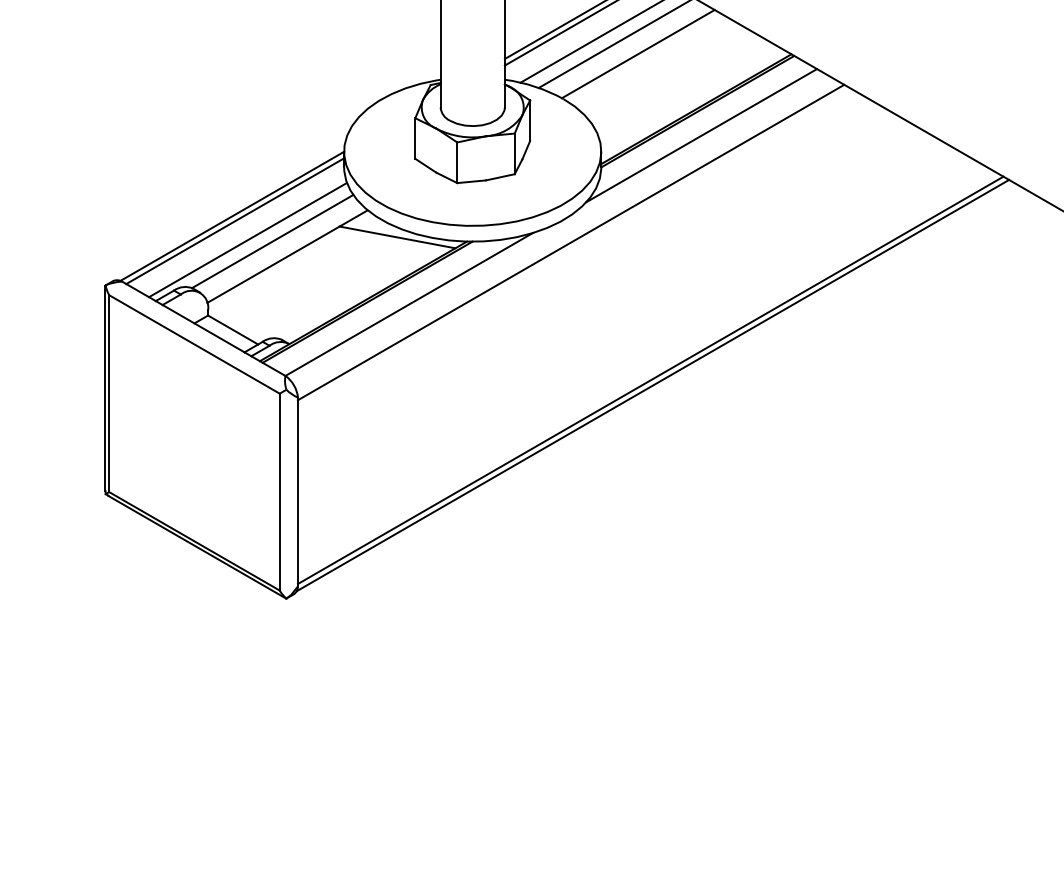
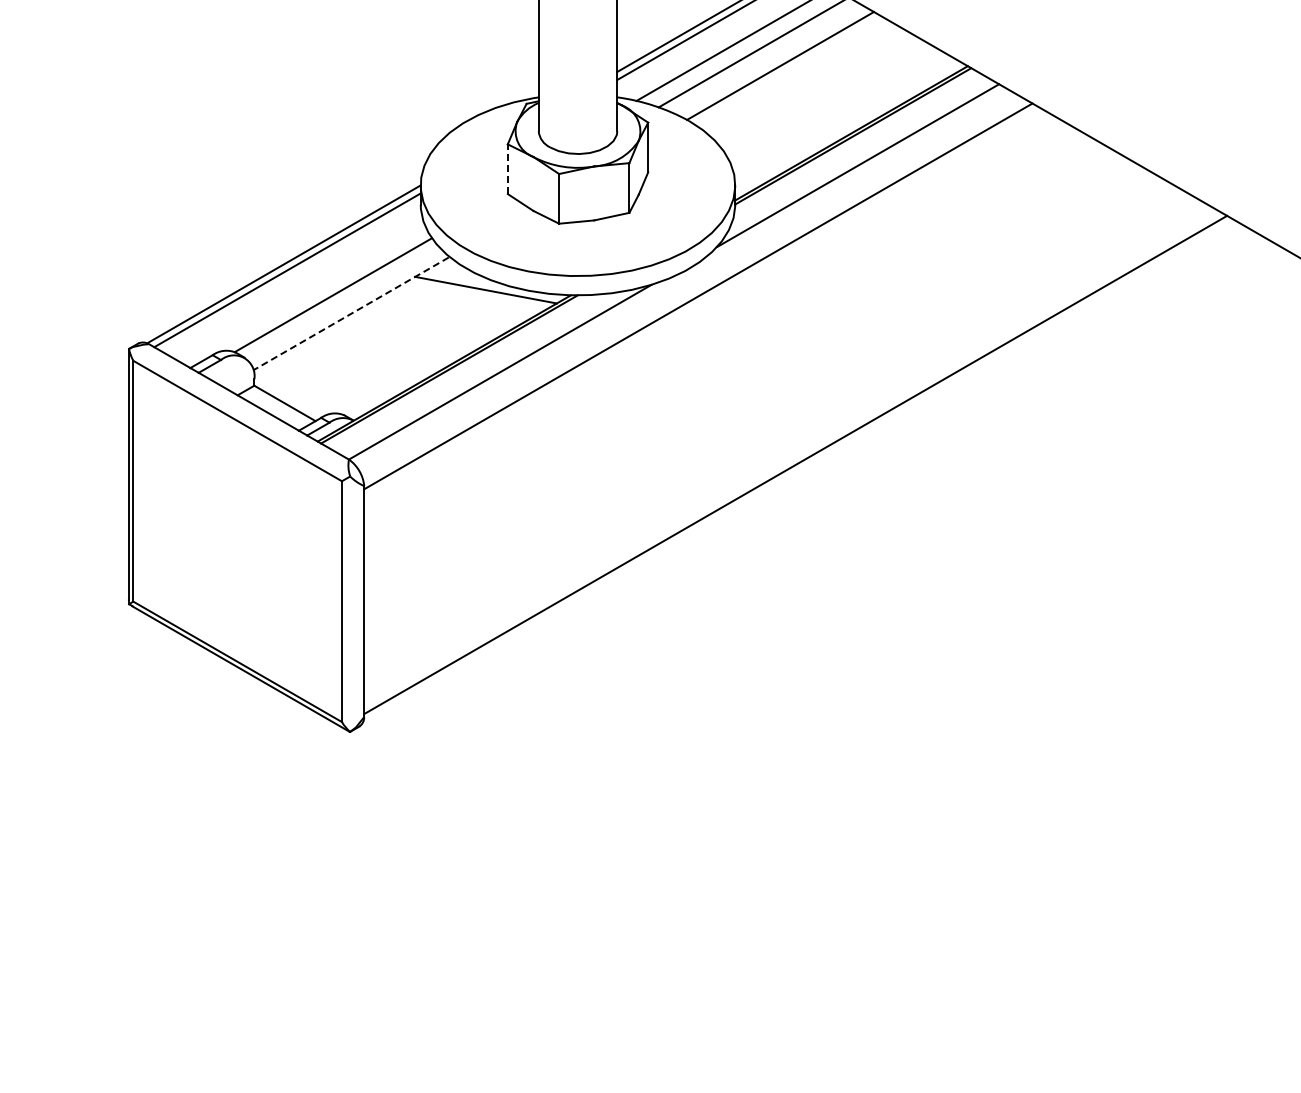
line: (415, 138) -> (507, 169), solid -> dashed
line: (248, 240) -> (303, 293), removed
line: (287, 256) -> (351, 313), solid -> dashed
line: (653, 384) -> (798, 470), removed

